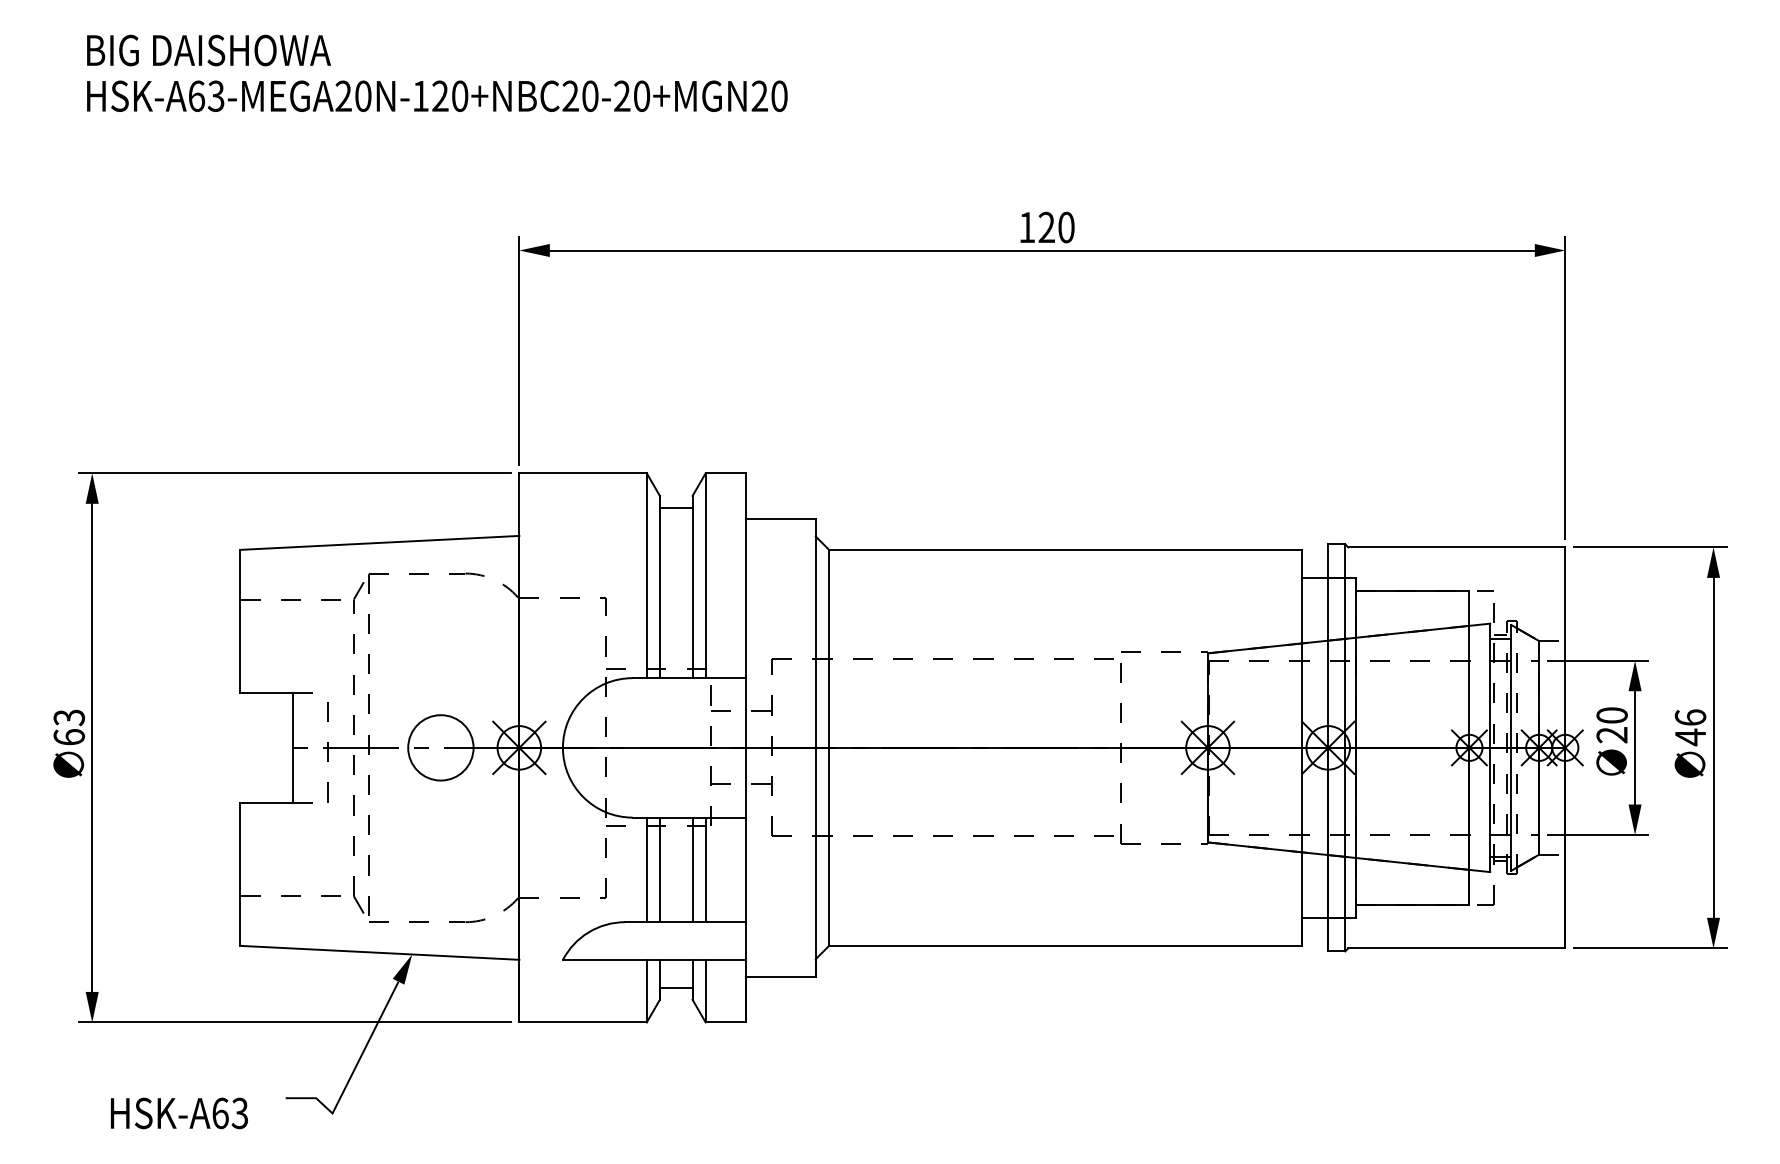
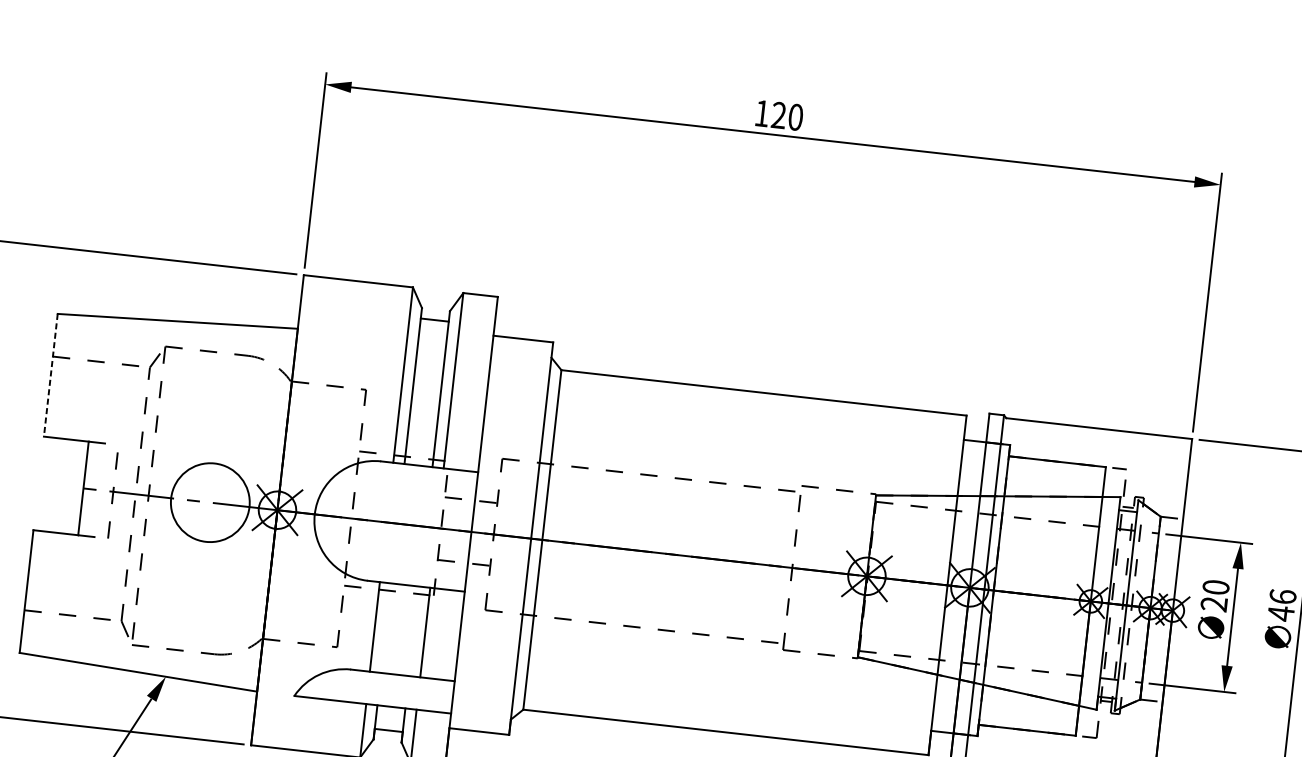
line: (240, 621) -> (50, 375), solid -> dashed
circle: (440, 747) -> (210, 502), size x1.4
line: (659, 869) -> (385, 627), removed
line: (692, 869) -> (414, 630), removed

